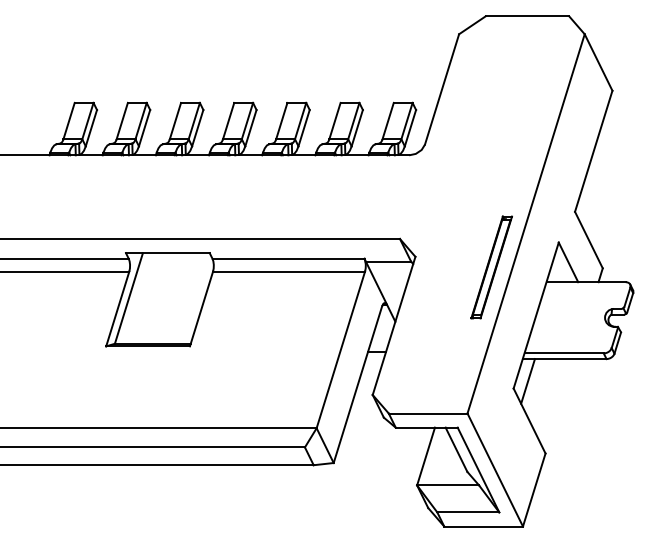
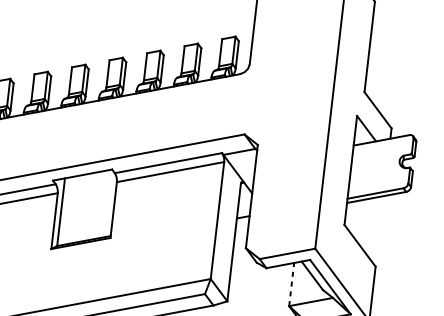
part: (491, 267) -> (312, 142), removed
line: (527, 381) -> (353, 218), removed
line: (426, 456) -> (291, 284), solid -> dashed

